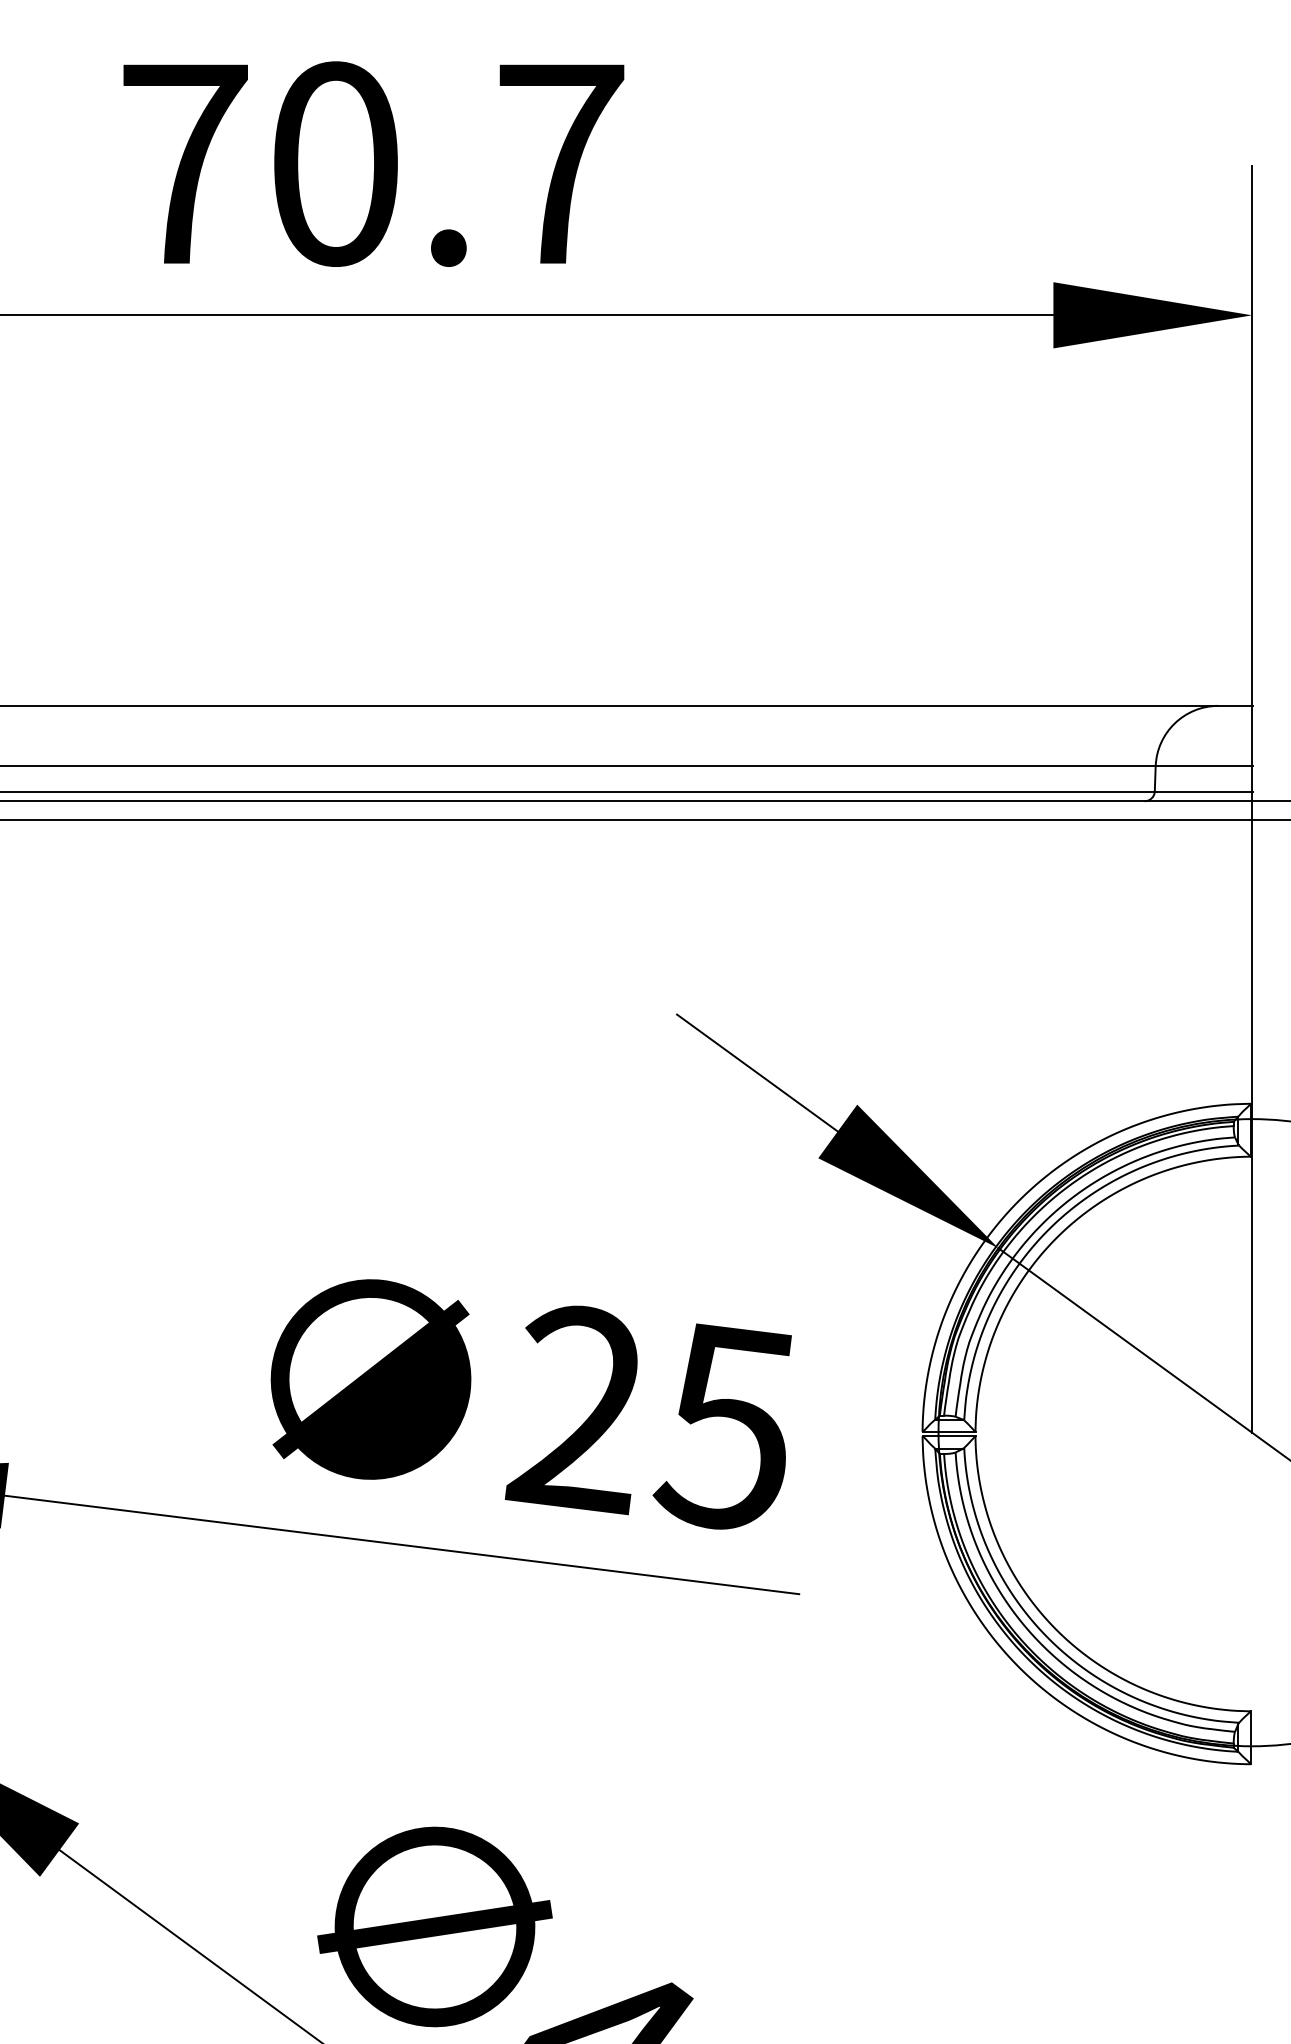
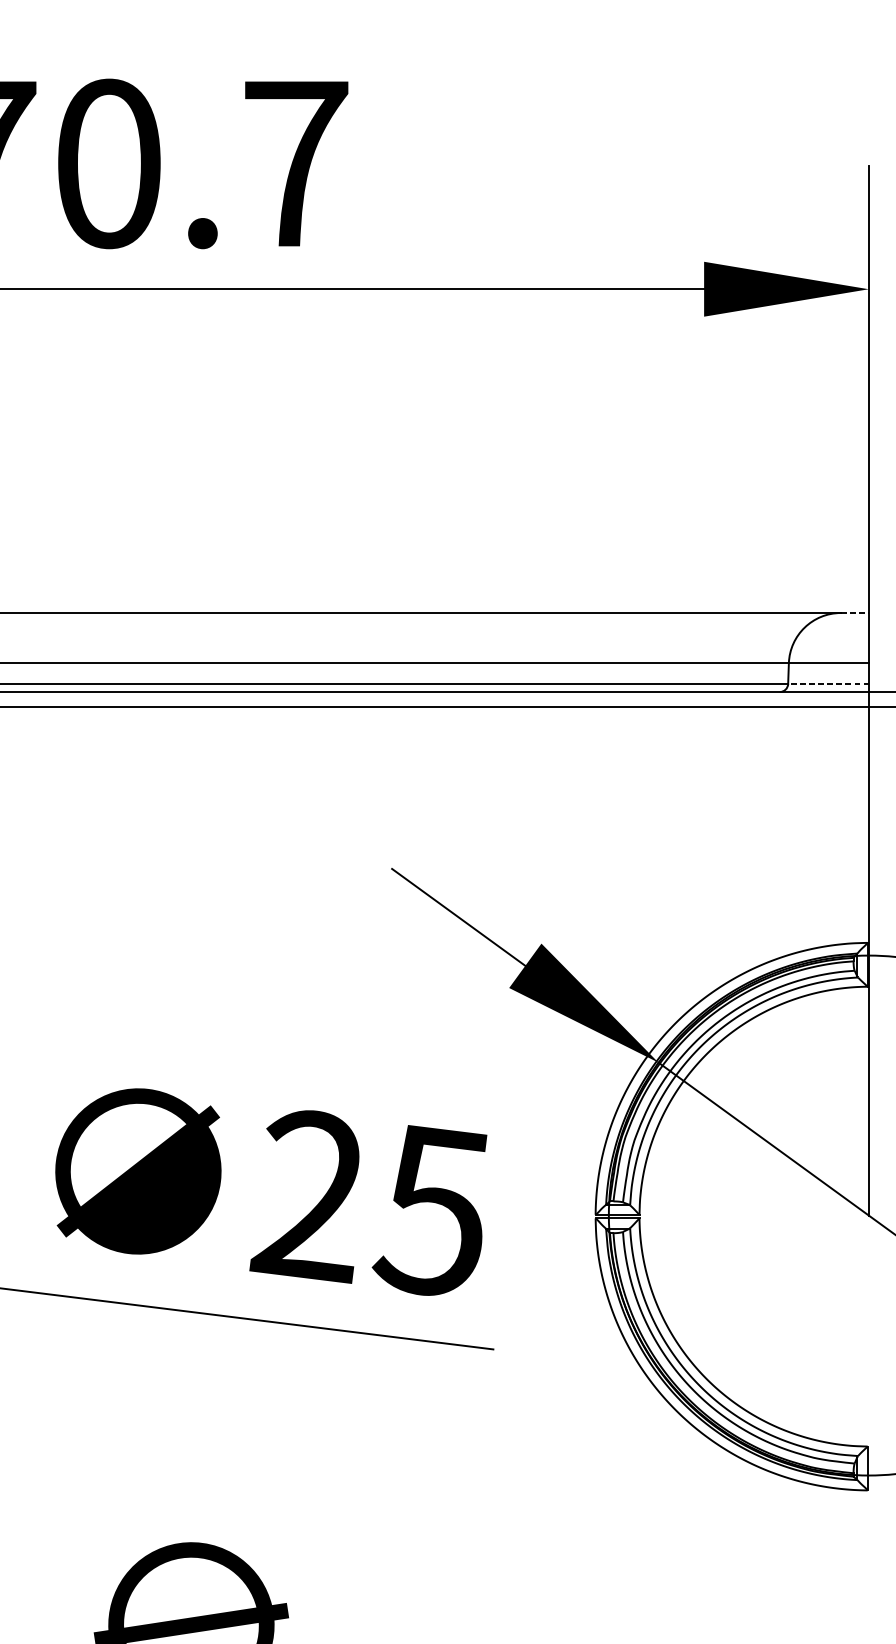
line: (1236, 705) -> (855, 612), solid -> dashed
line: (1203, 791) -> (828, 683), solid -> dashed

